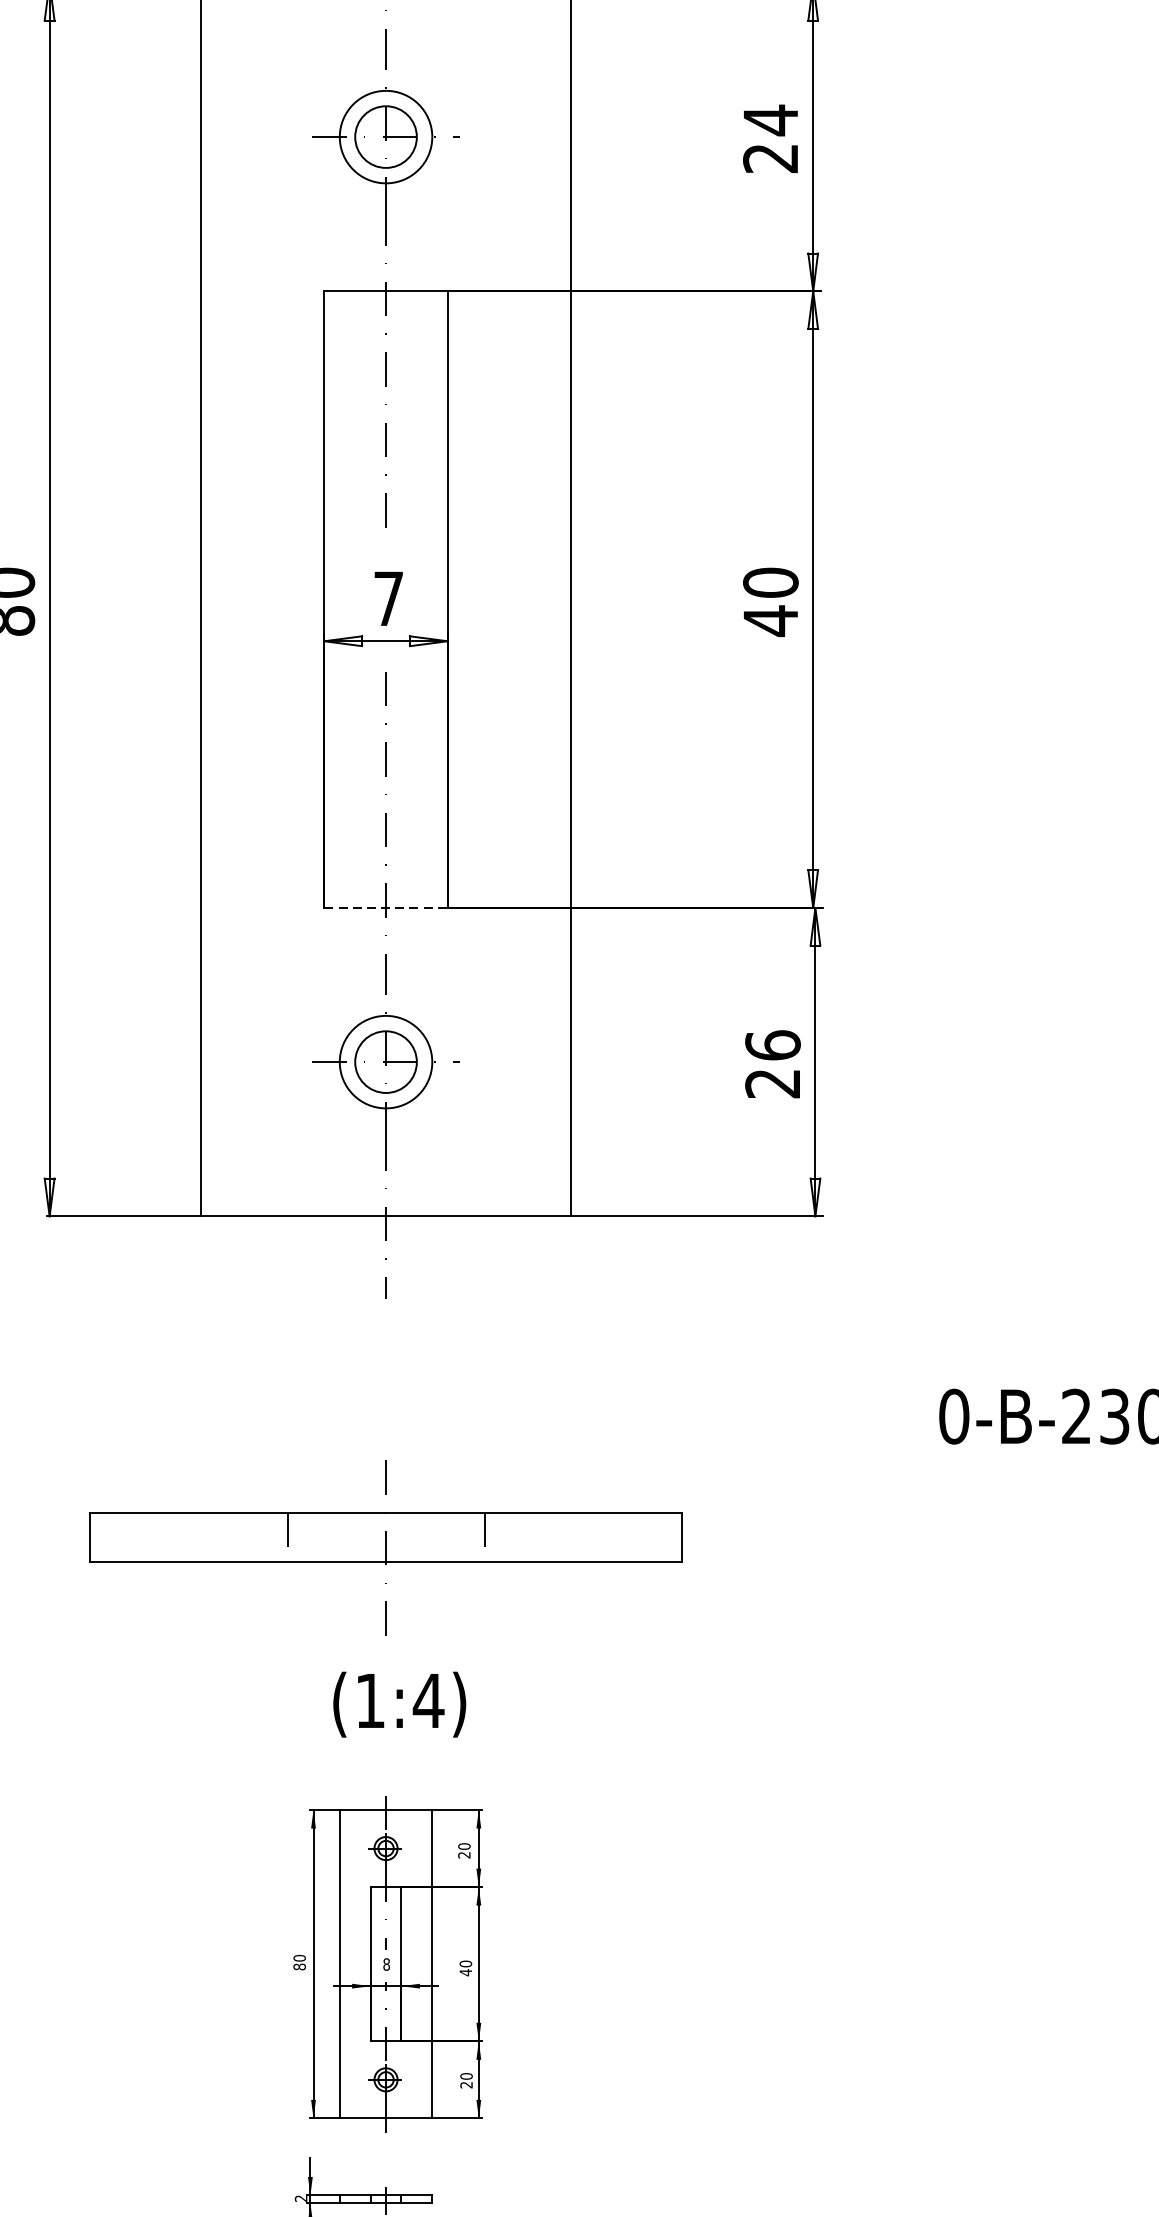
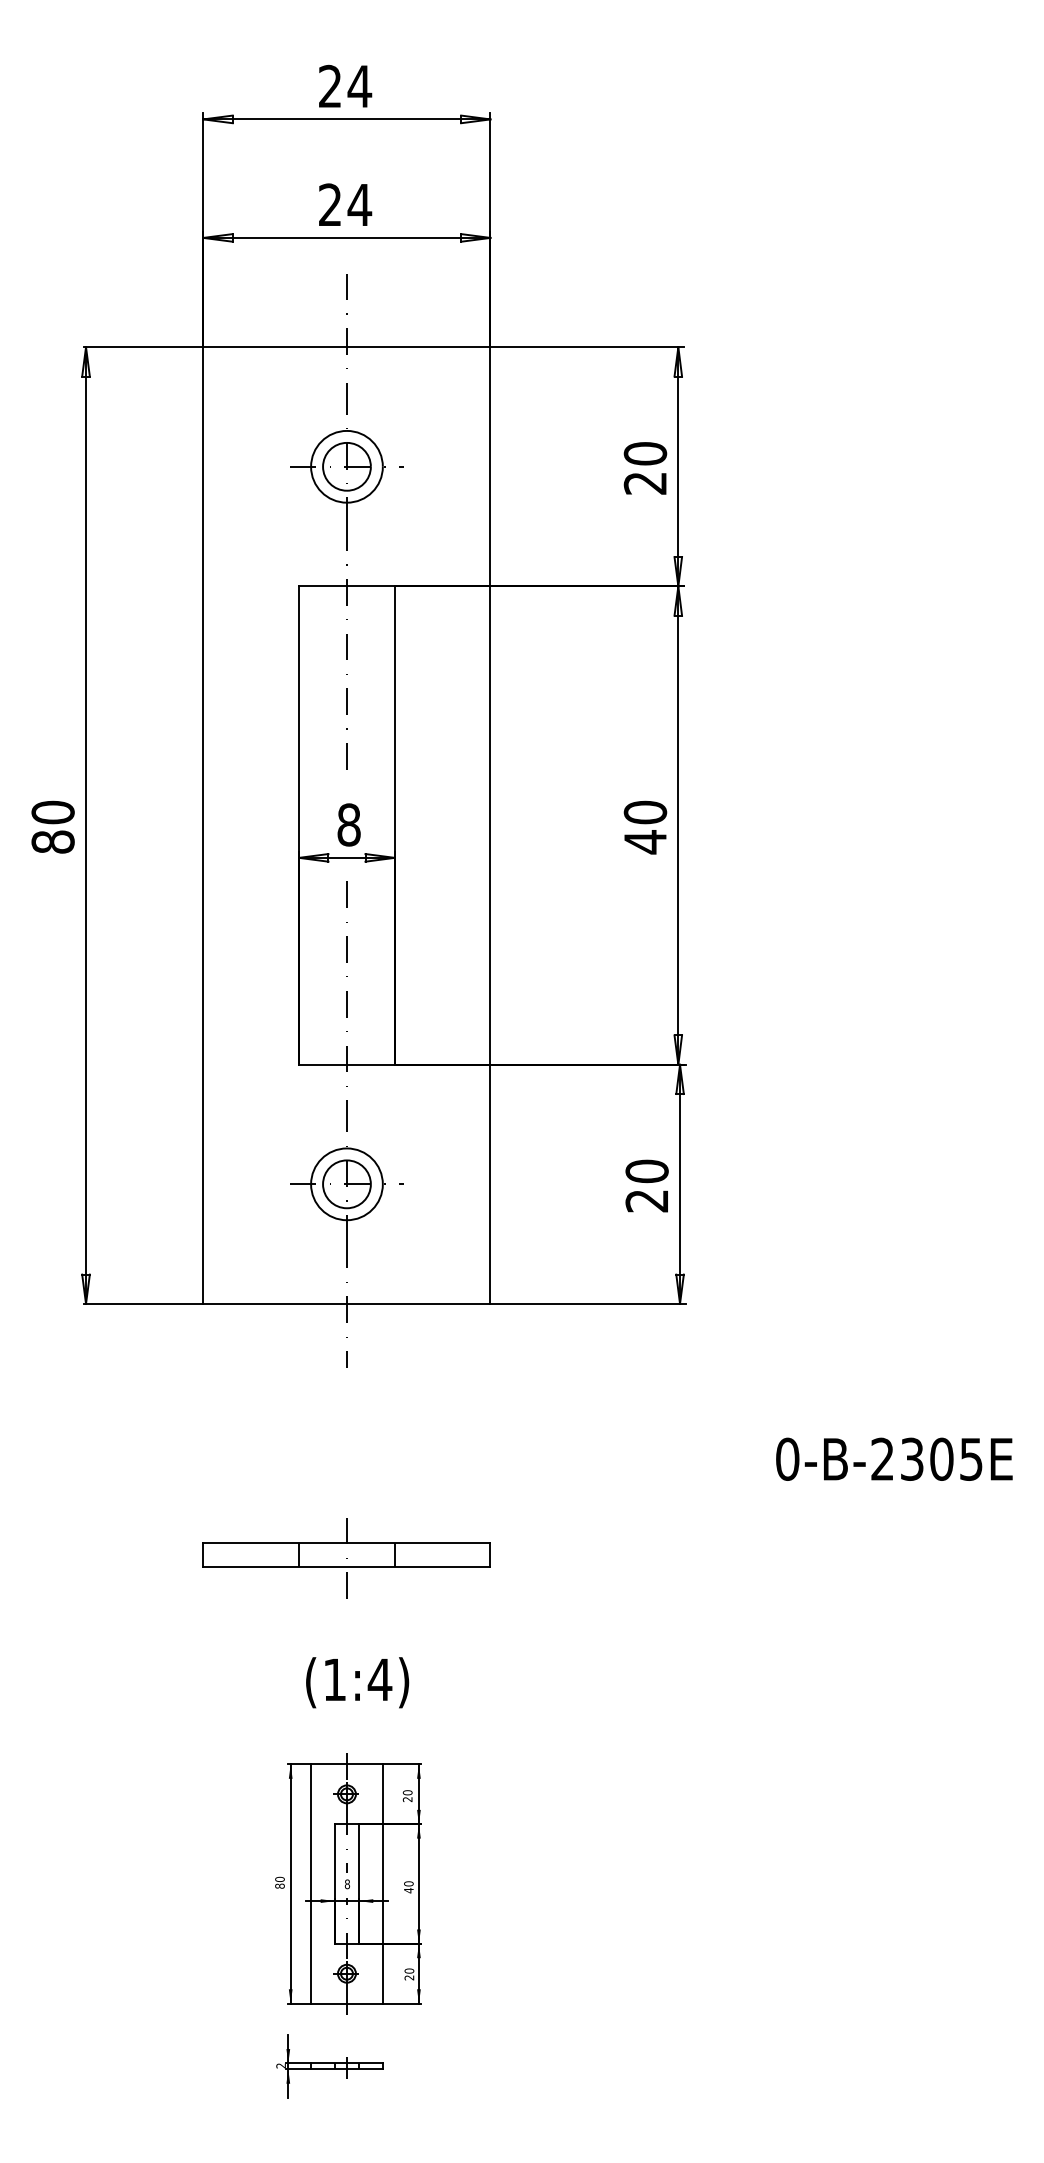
text: (770, 119) -> (645, 453), 24 -> 20
text: (388, 598) -> (348, 824), 7 -> 8
line: (385, 907) -> (346, 1064), dashed -> solid
text: (772, 1045) -> (646, 1171), 26 -> 20
part: (385, 1544) -> (346, 1558), size x0.62

